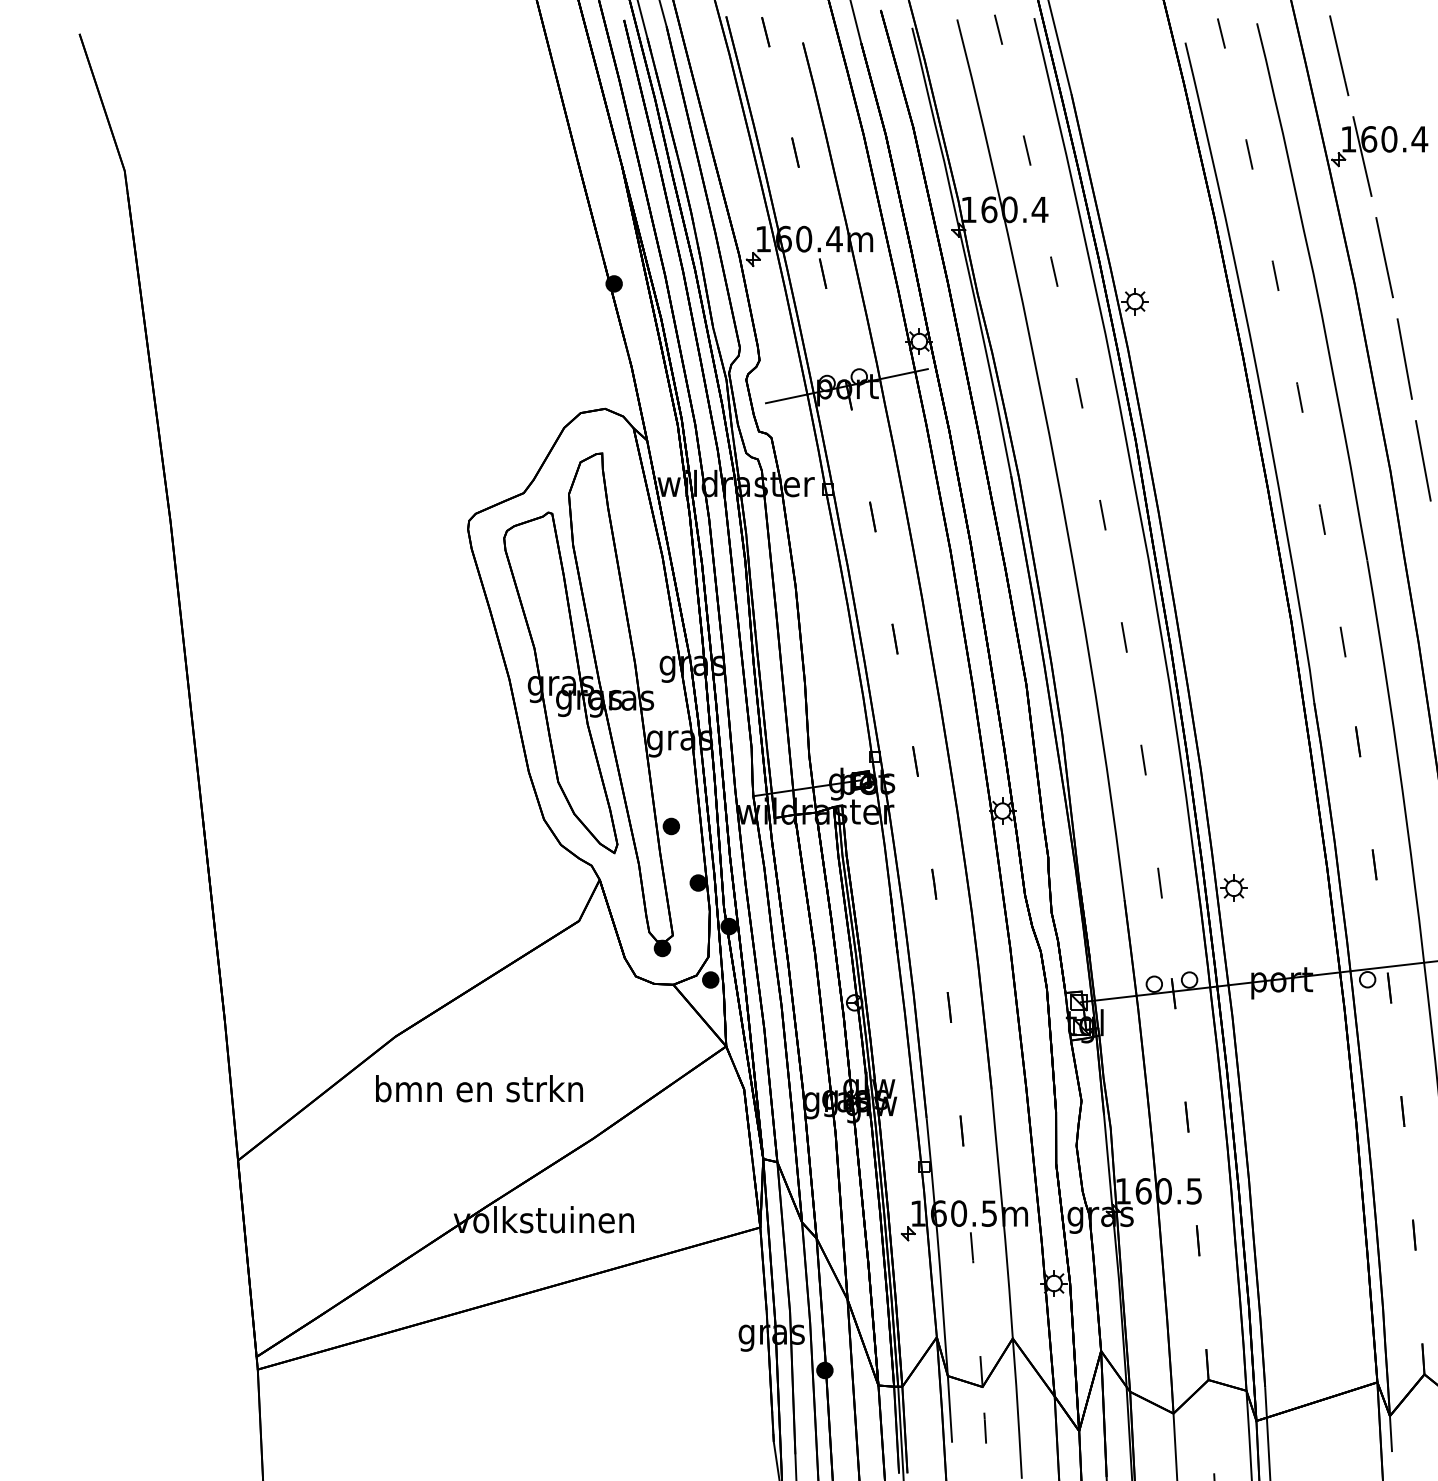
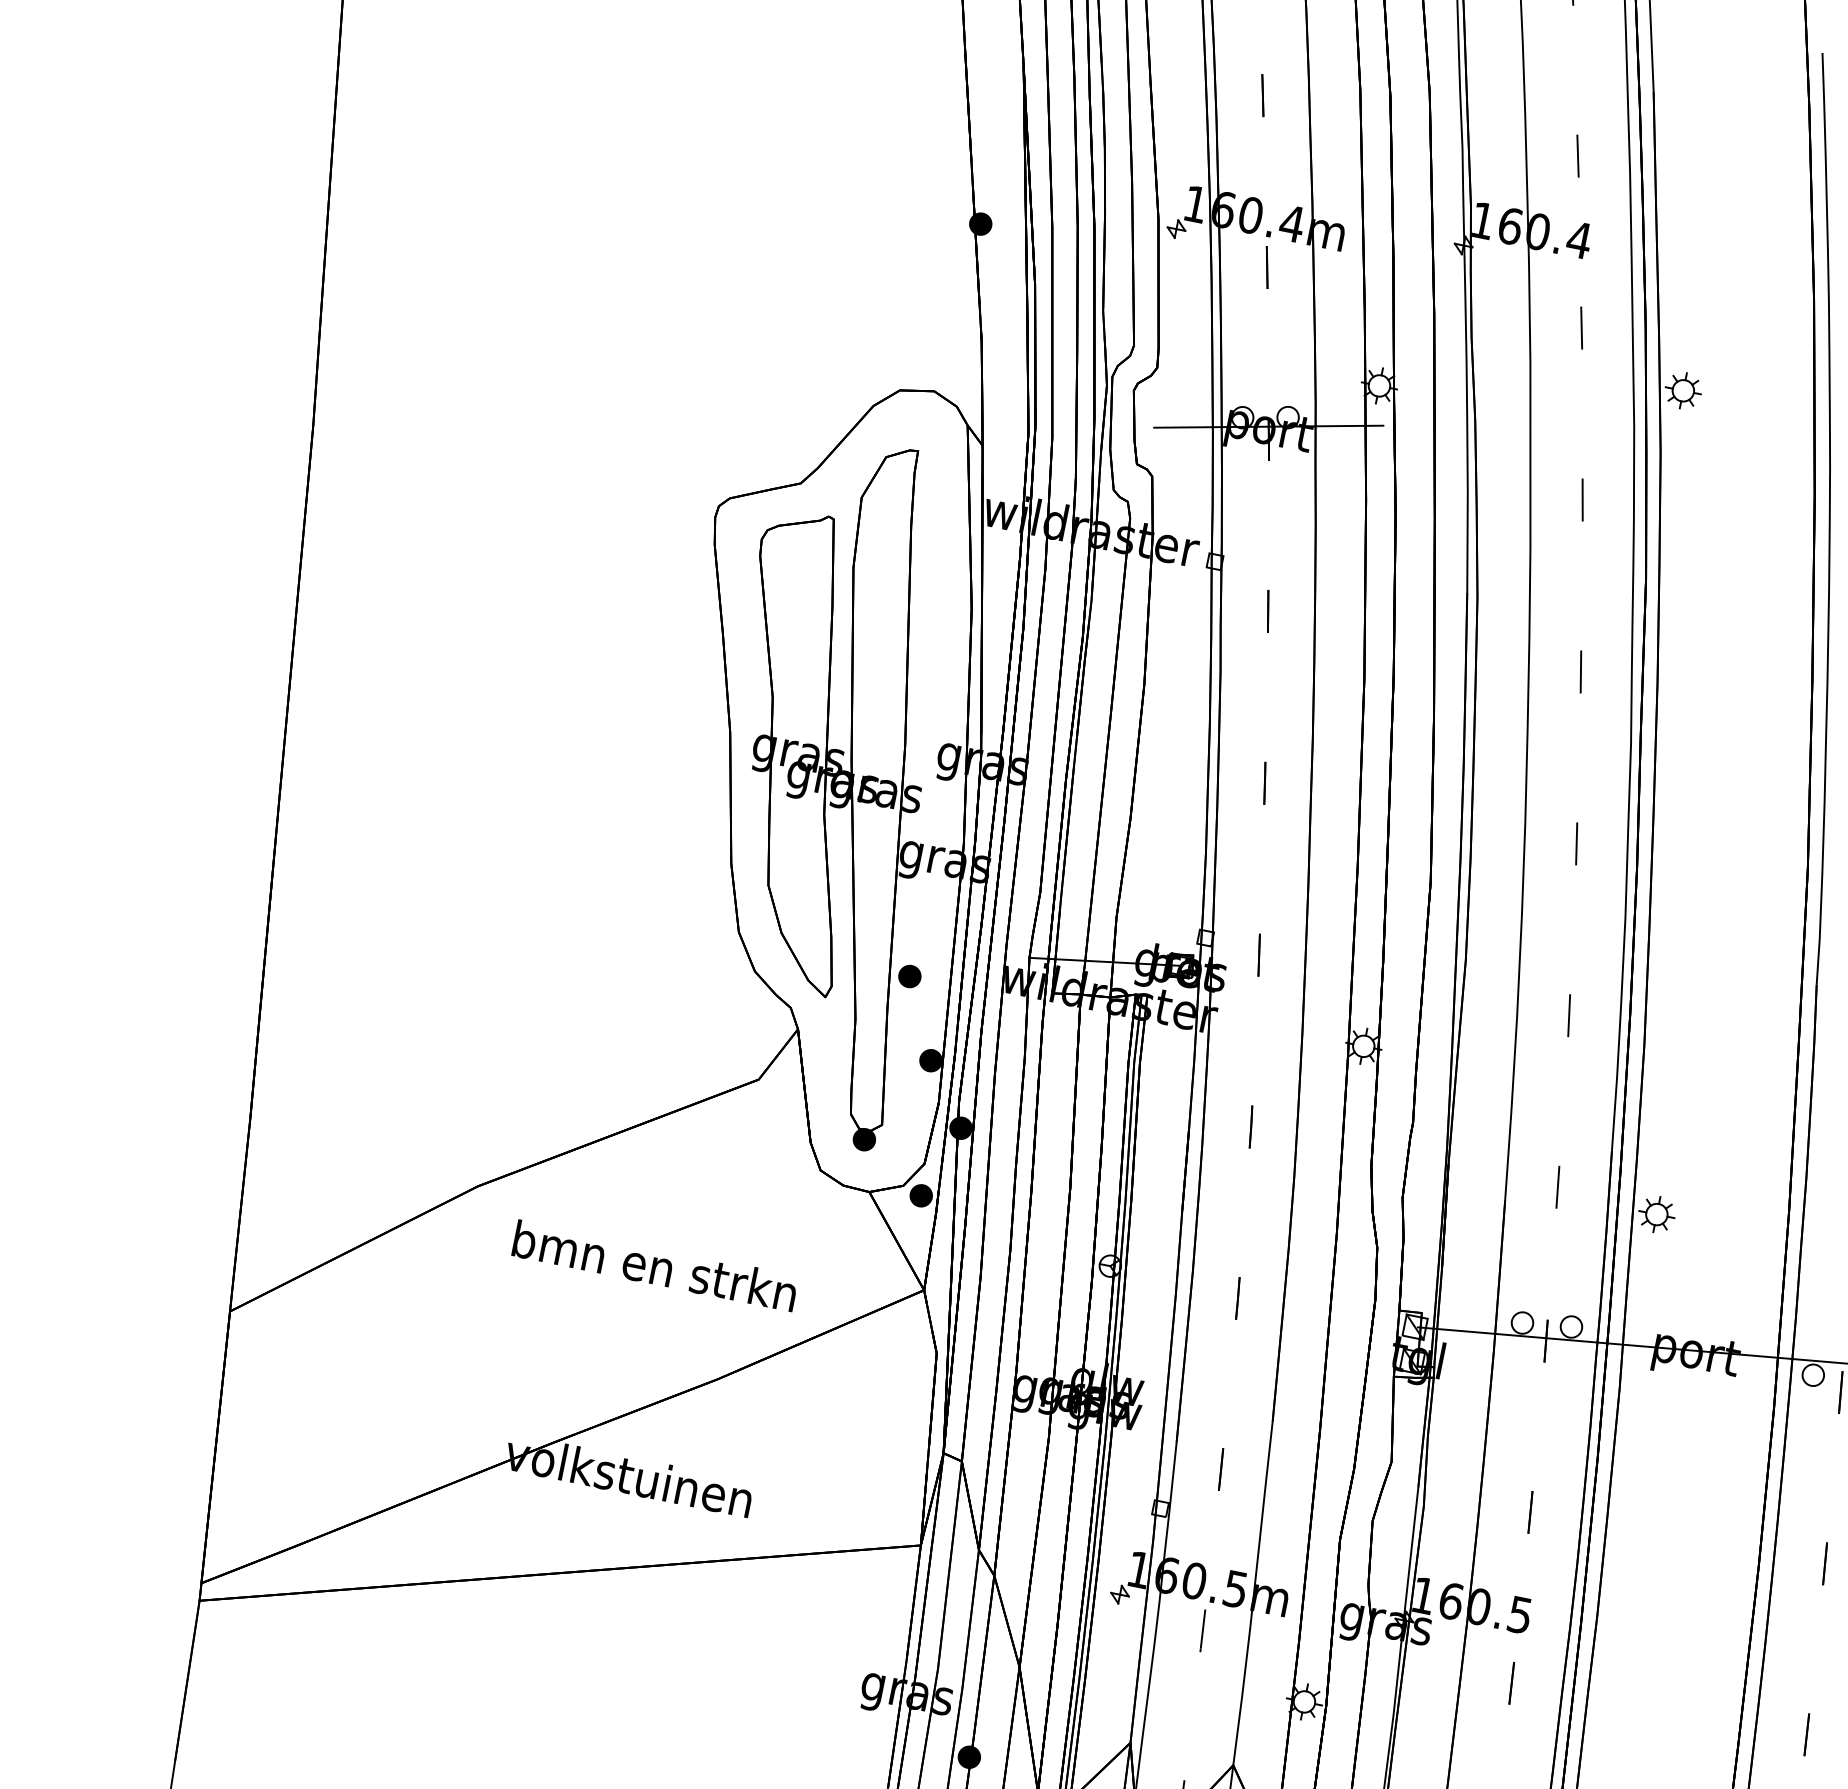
text: (479, 1088) -> (655, 1265), moved

